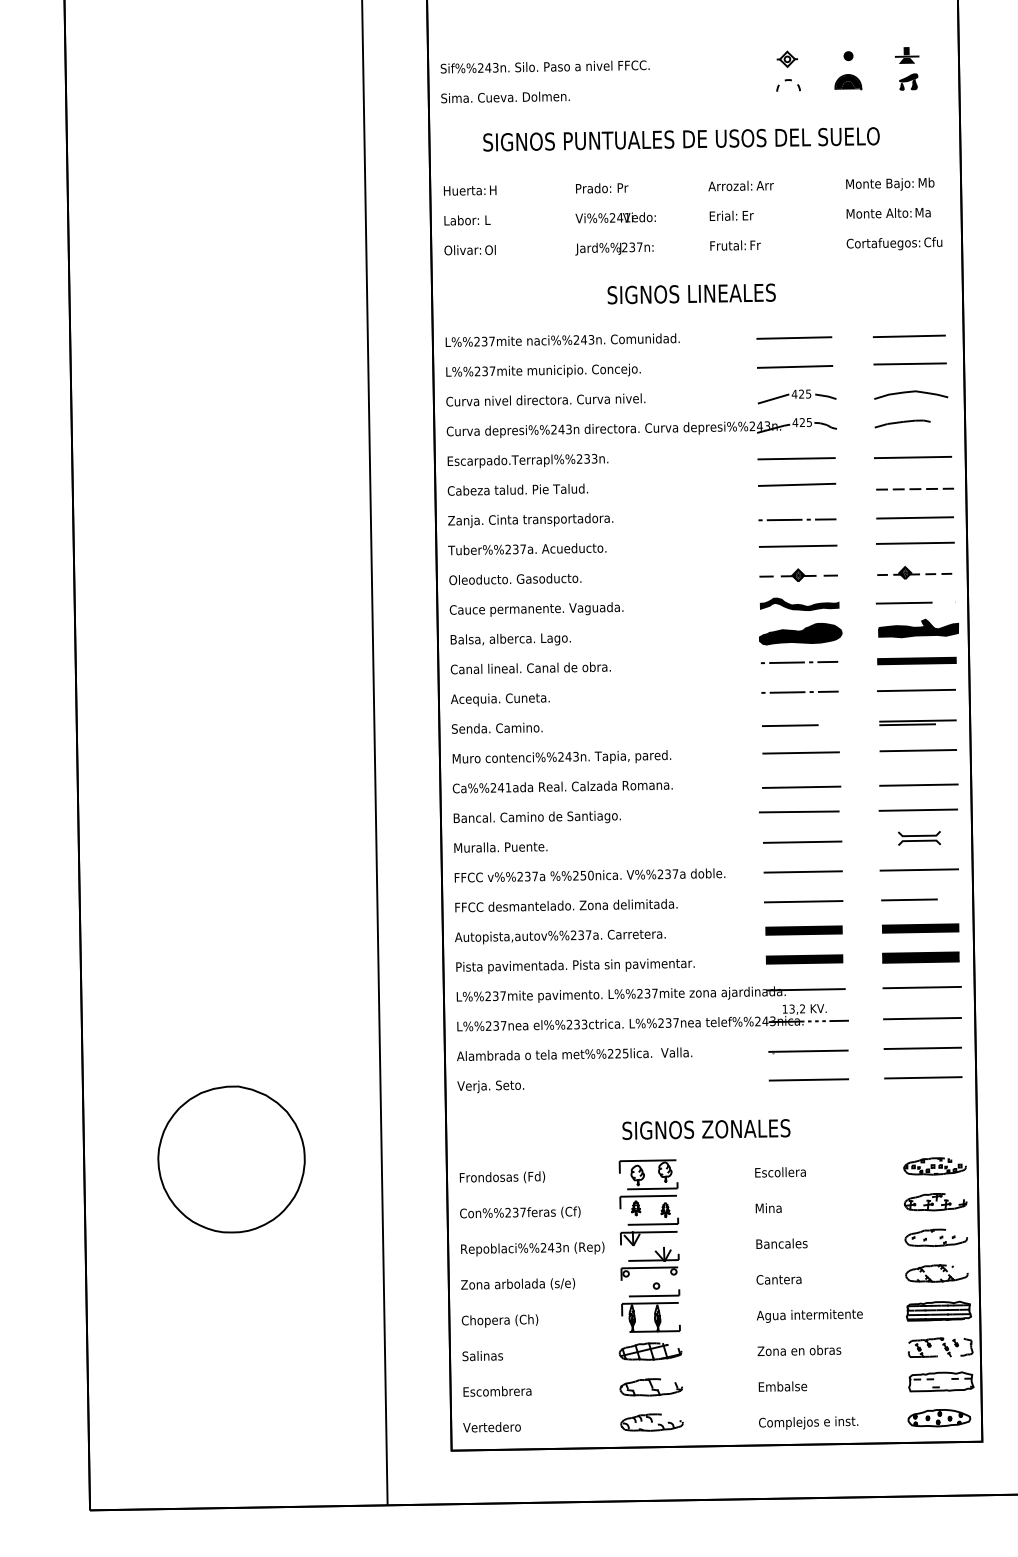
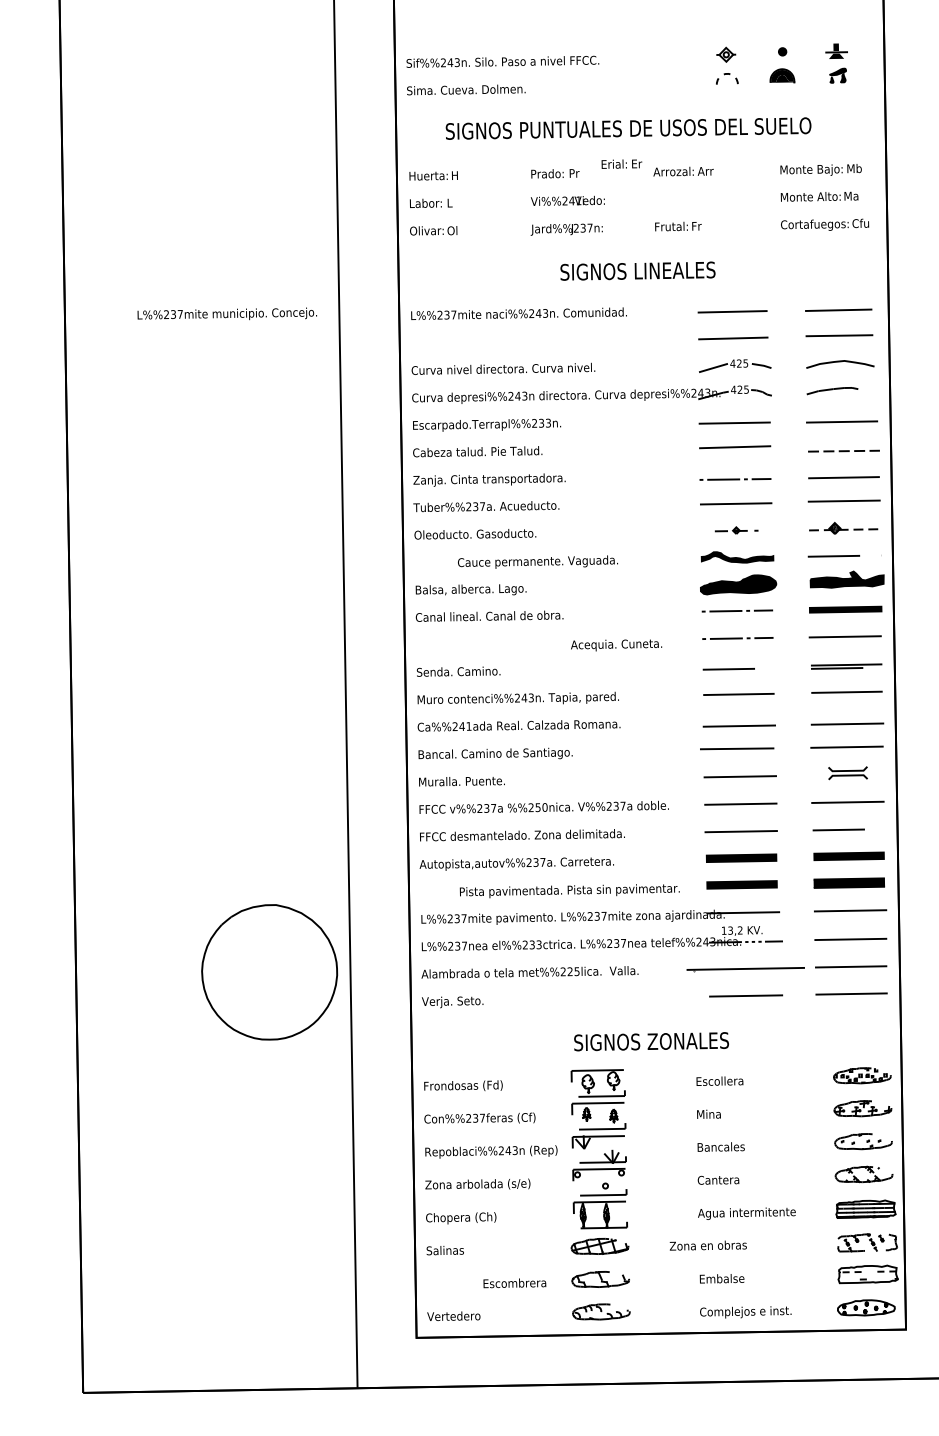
text: (731, 215) -> (621, 163), moved
text: (542, 370) -> (226, 313), moved
part: (798, 575) -> (736, 530), size x0.6
text: (536, 608) -> (537, 561), moved
text: (500, 699) -> (616, 645), moved
text: (575, 966) -> (569, 891), moved
part: (808, 1052) -> (745, 970), size x1.6
part: (231, 1159) -> (269, 972), moved
text: (798, 1350) -> (707, 1245), moved
text: (497, 1391) -> (514, 1283), moved

